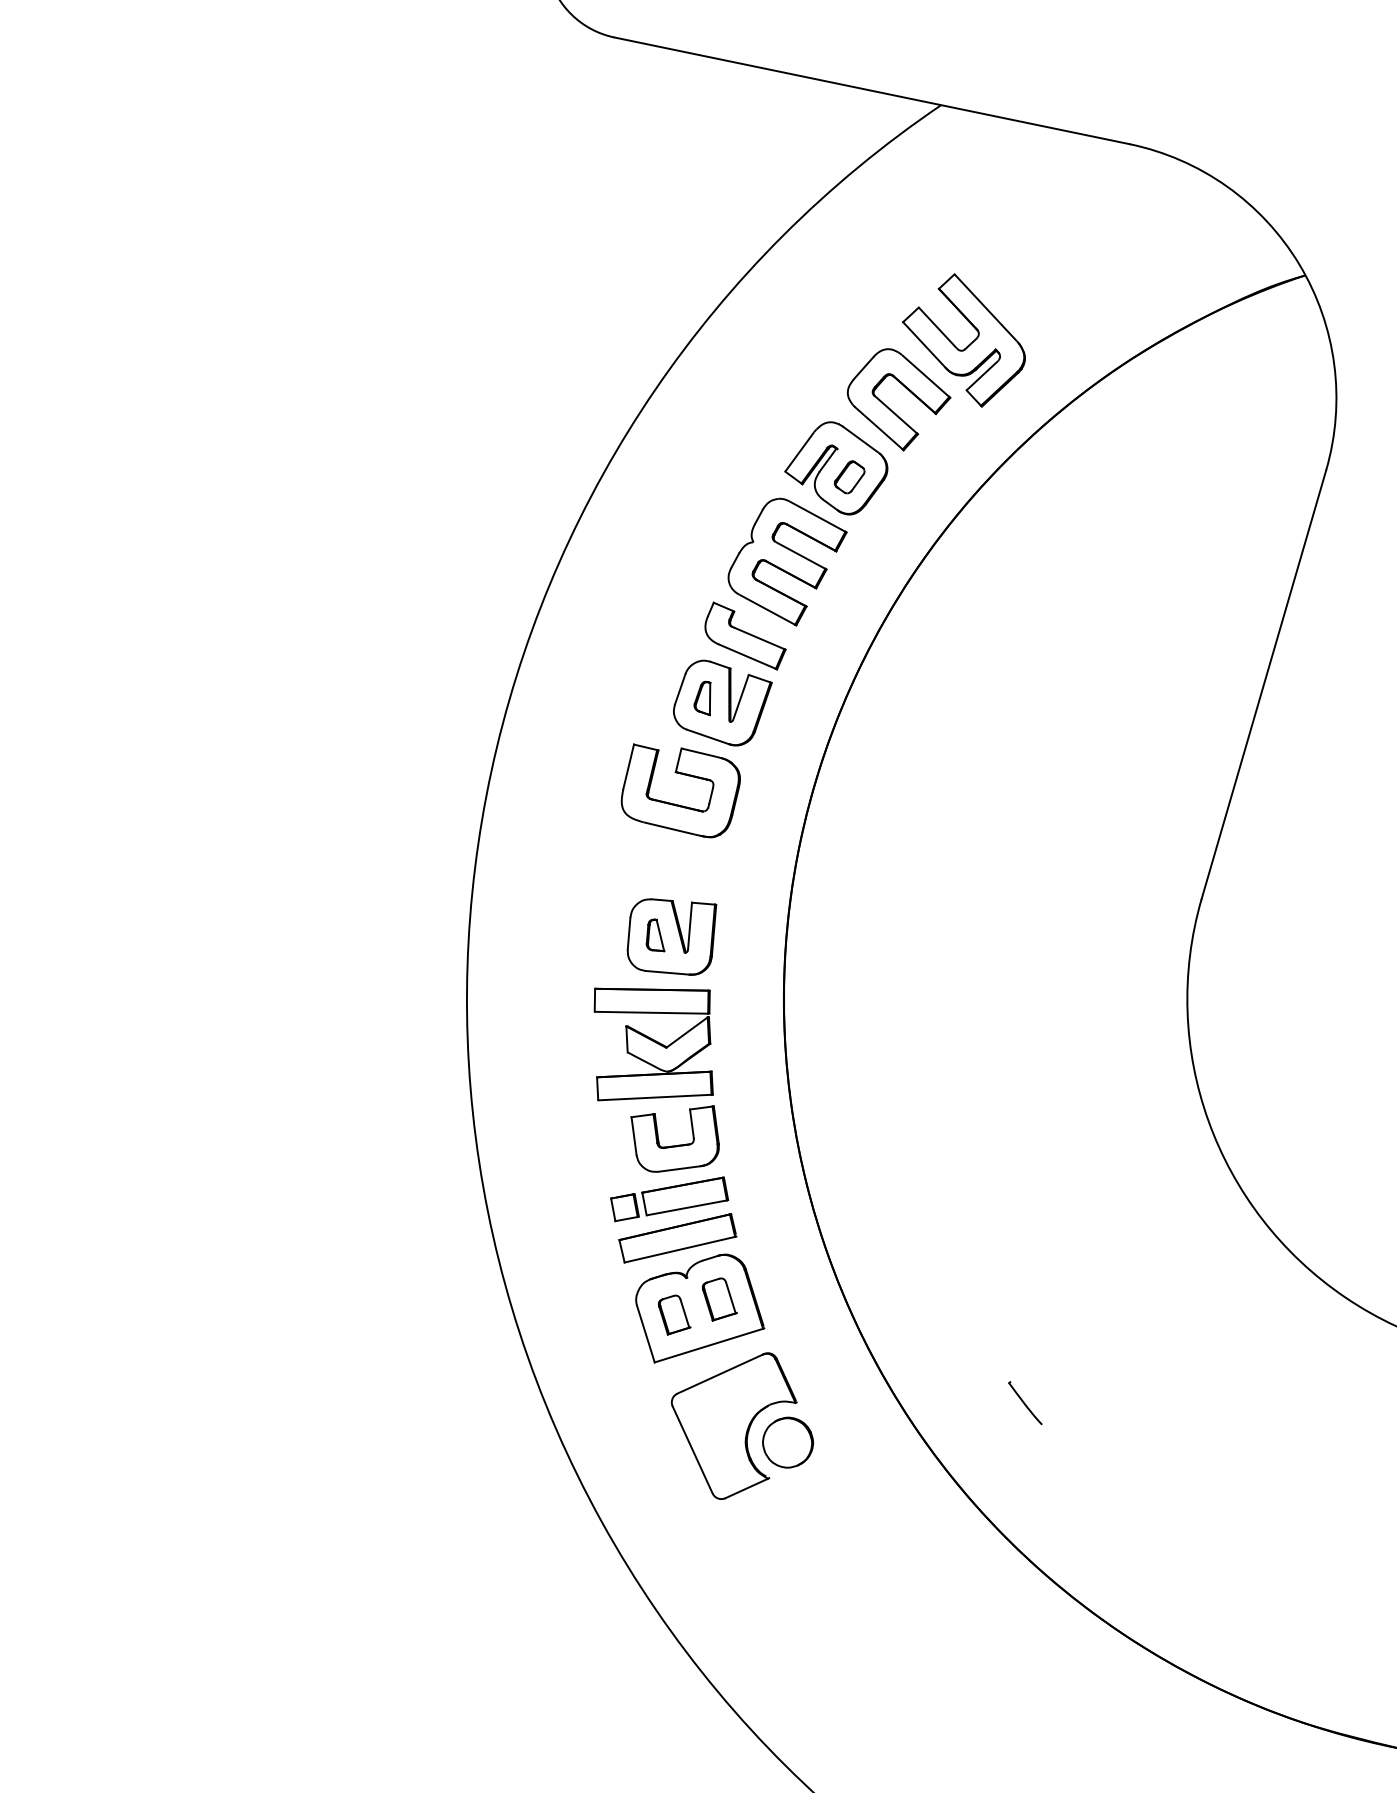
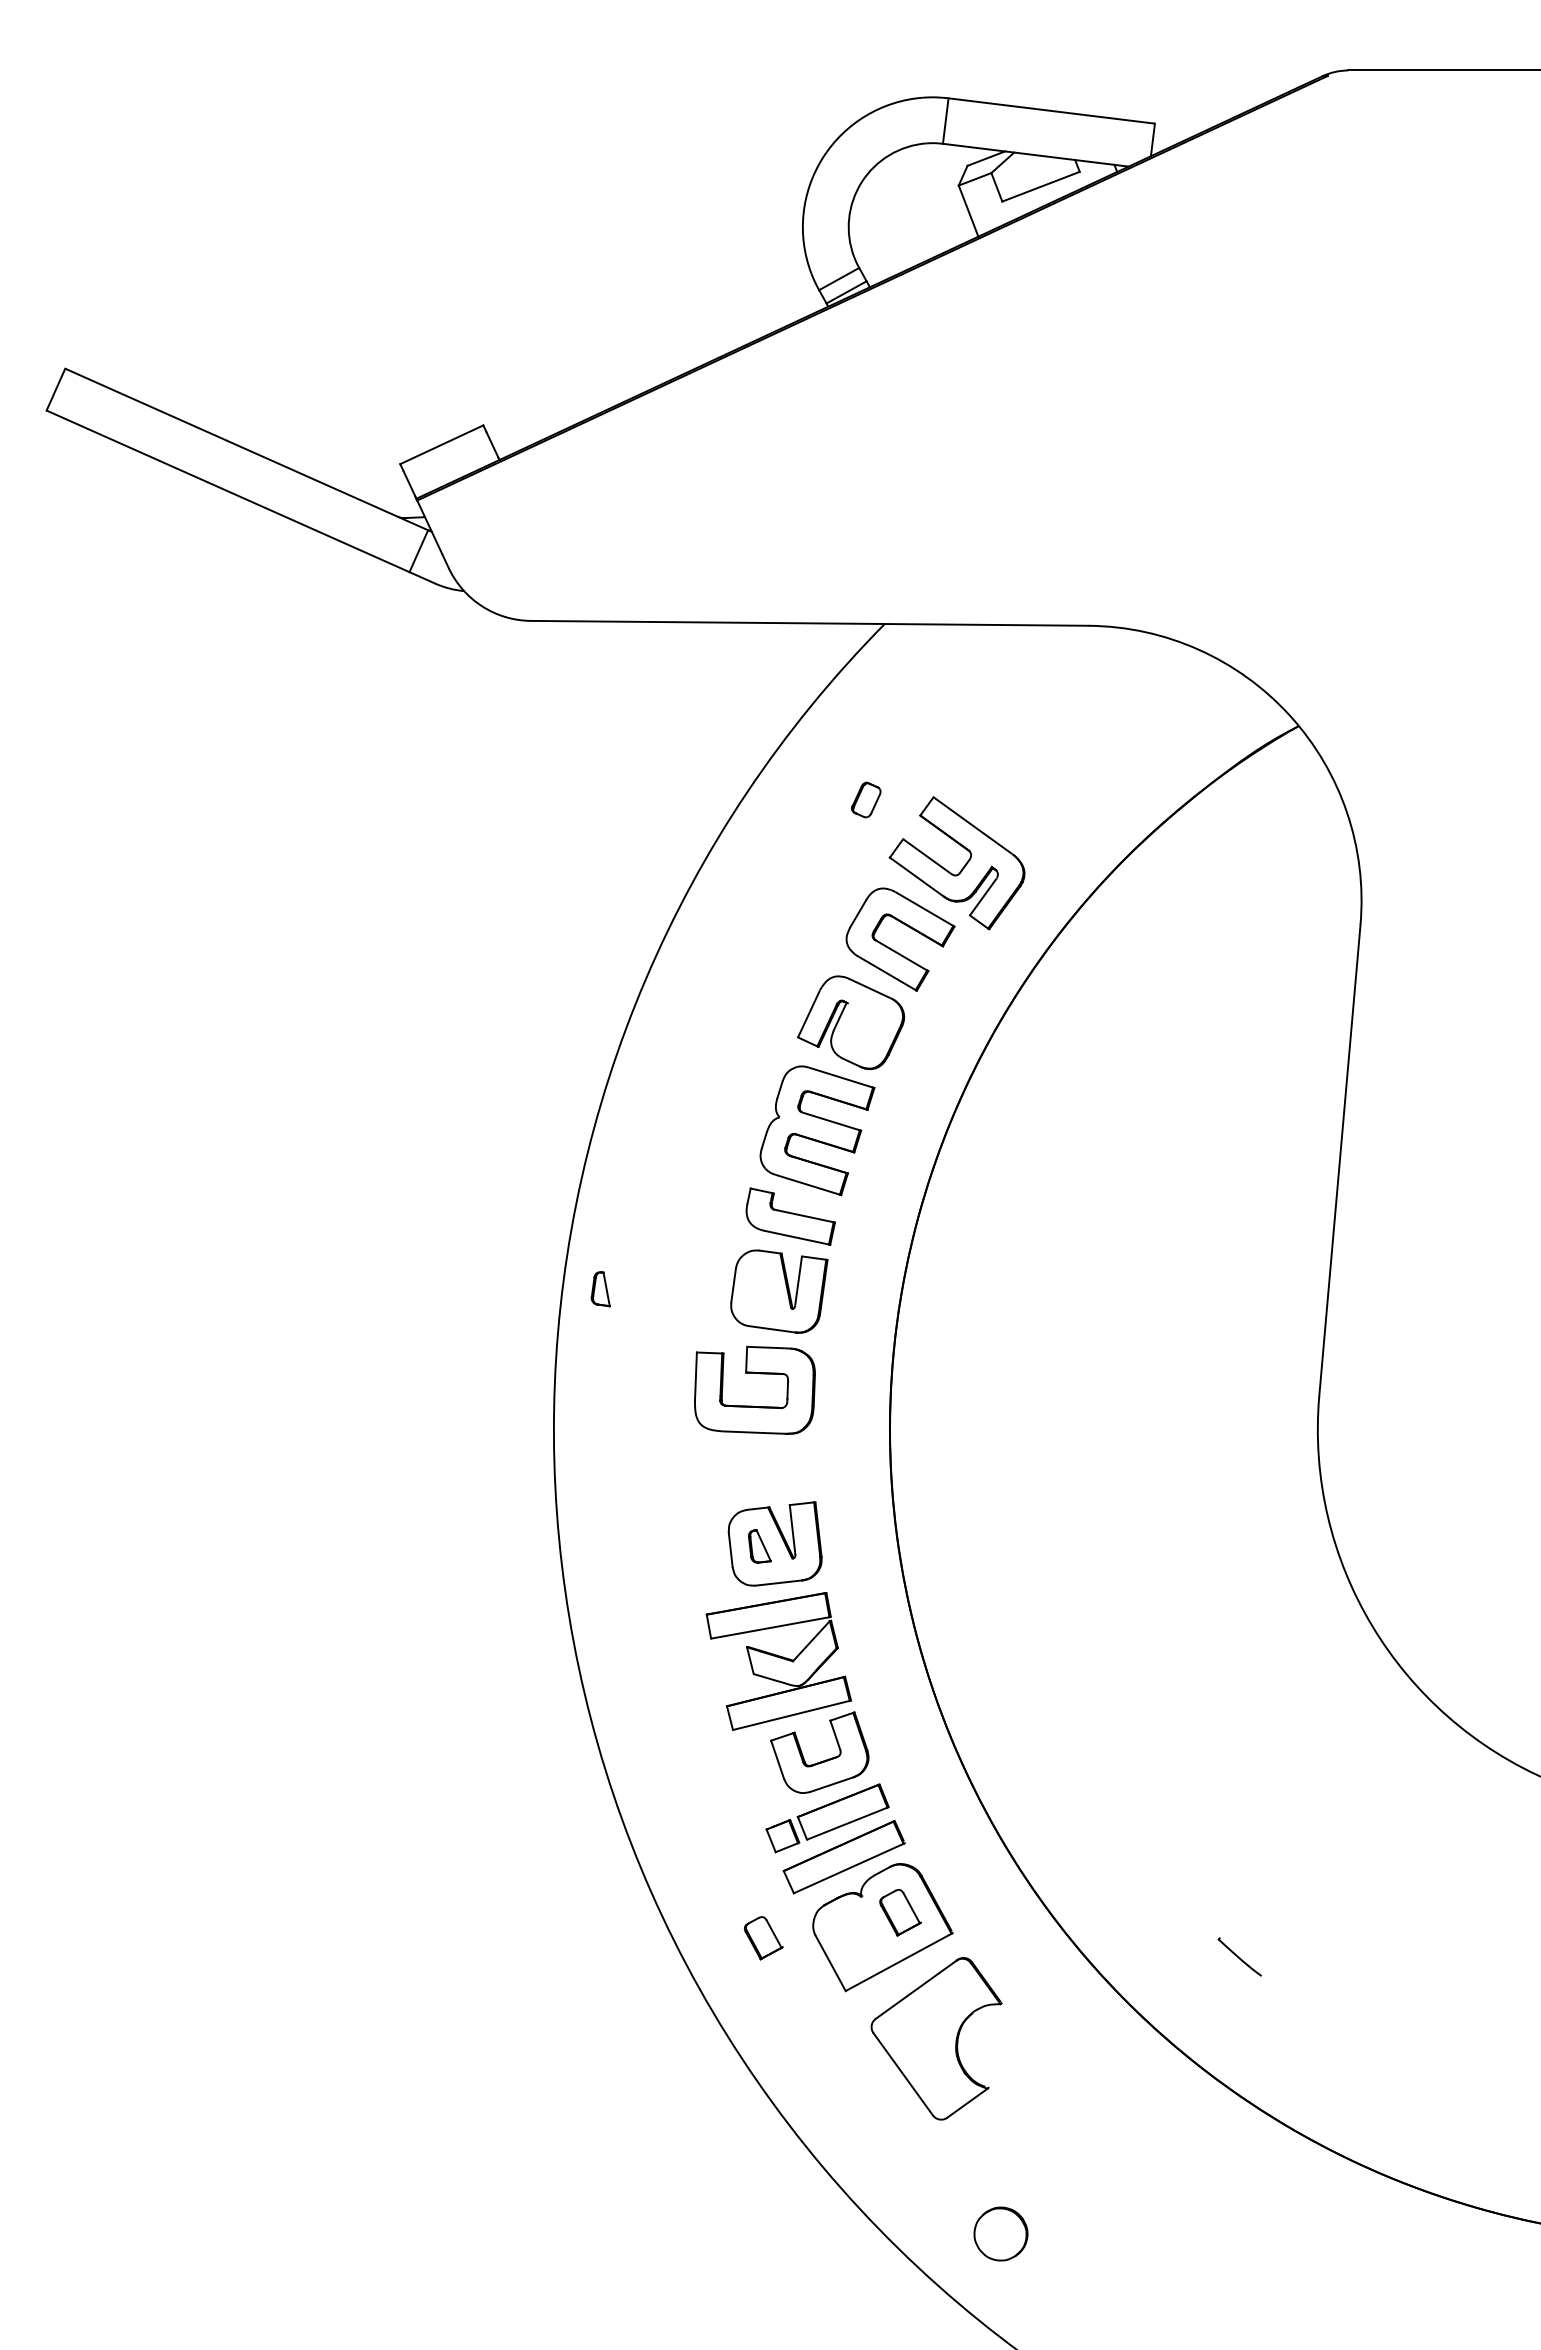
part: (850, 476) -> (866, 799), moved
part: (704, 697) -> (600, 1289), moved
part: (674, 1315) -> (763, 1938), moved
part: (787, 1442) -> (1000, 2233), moved

